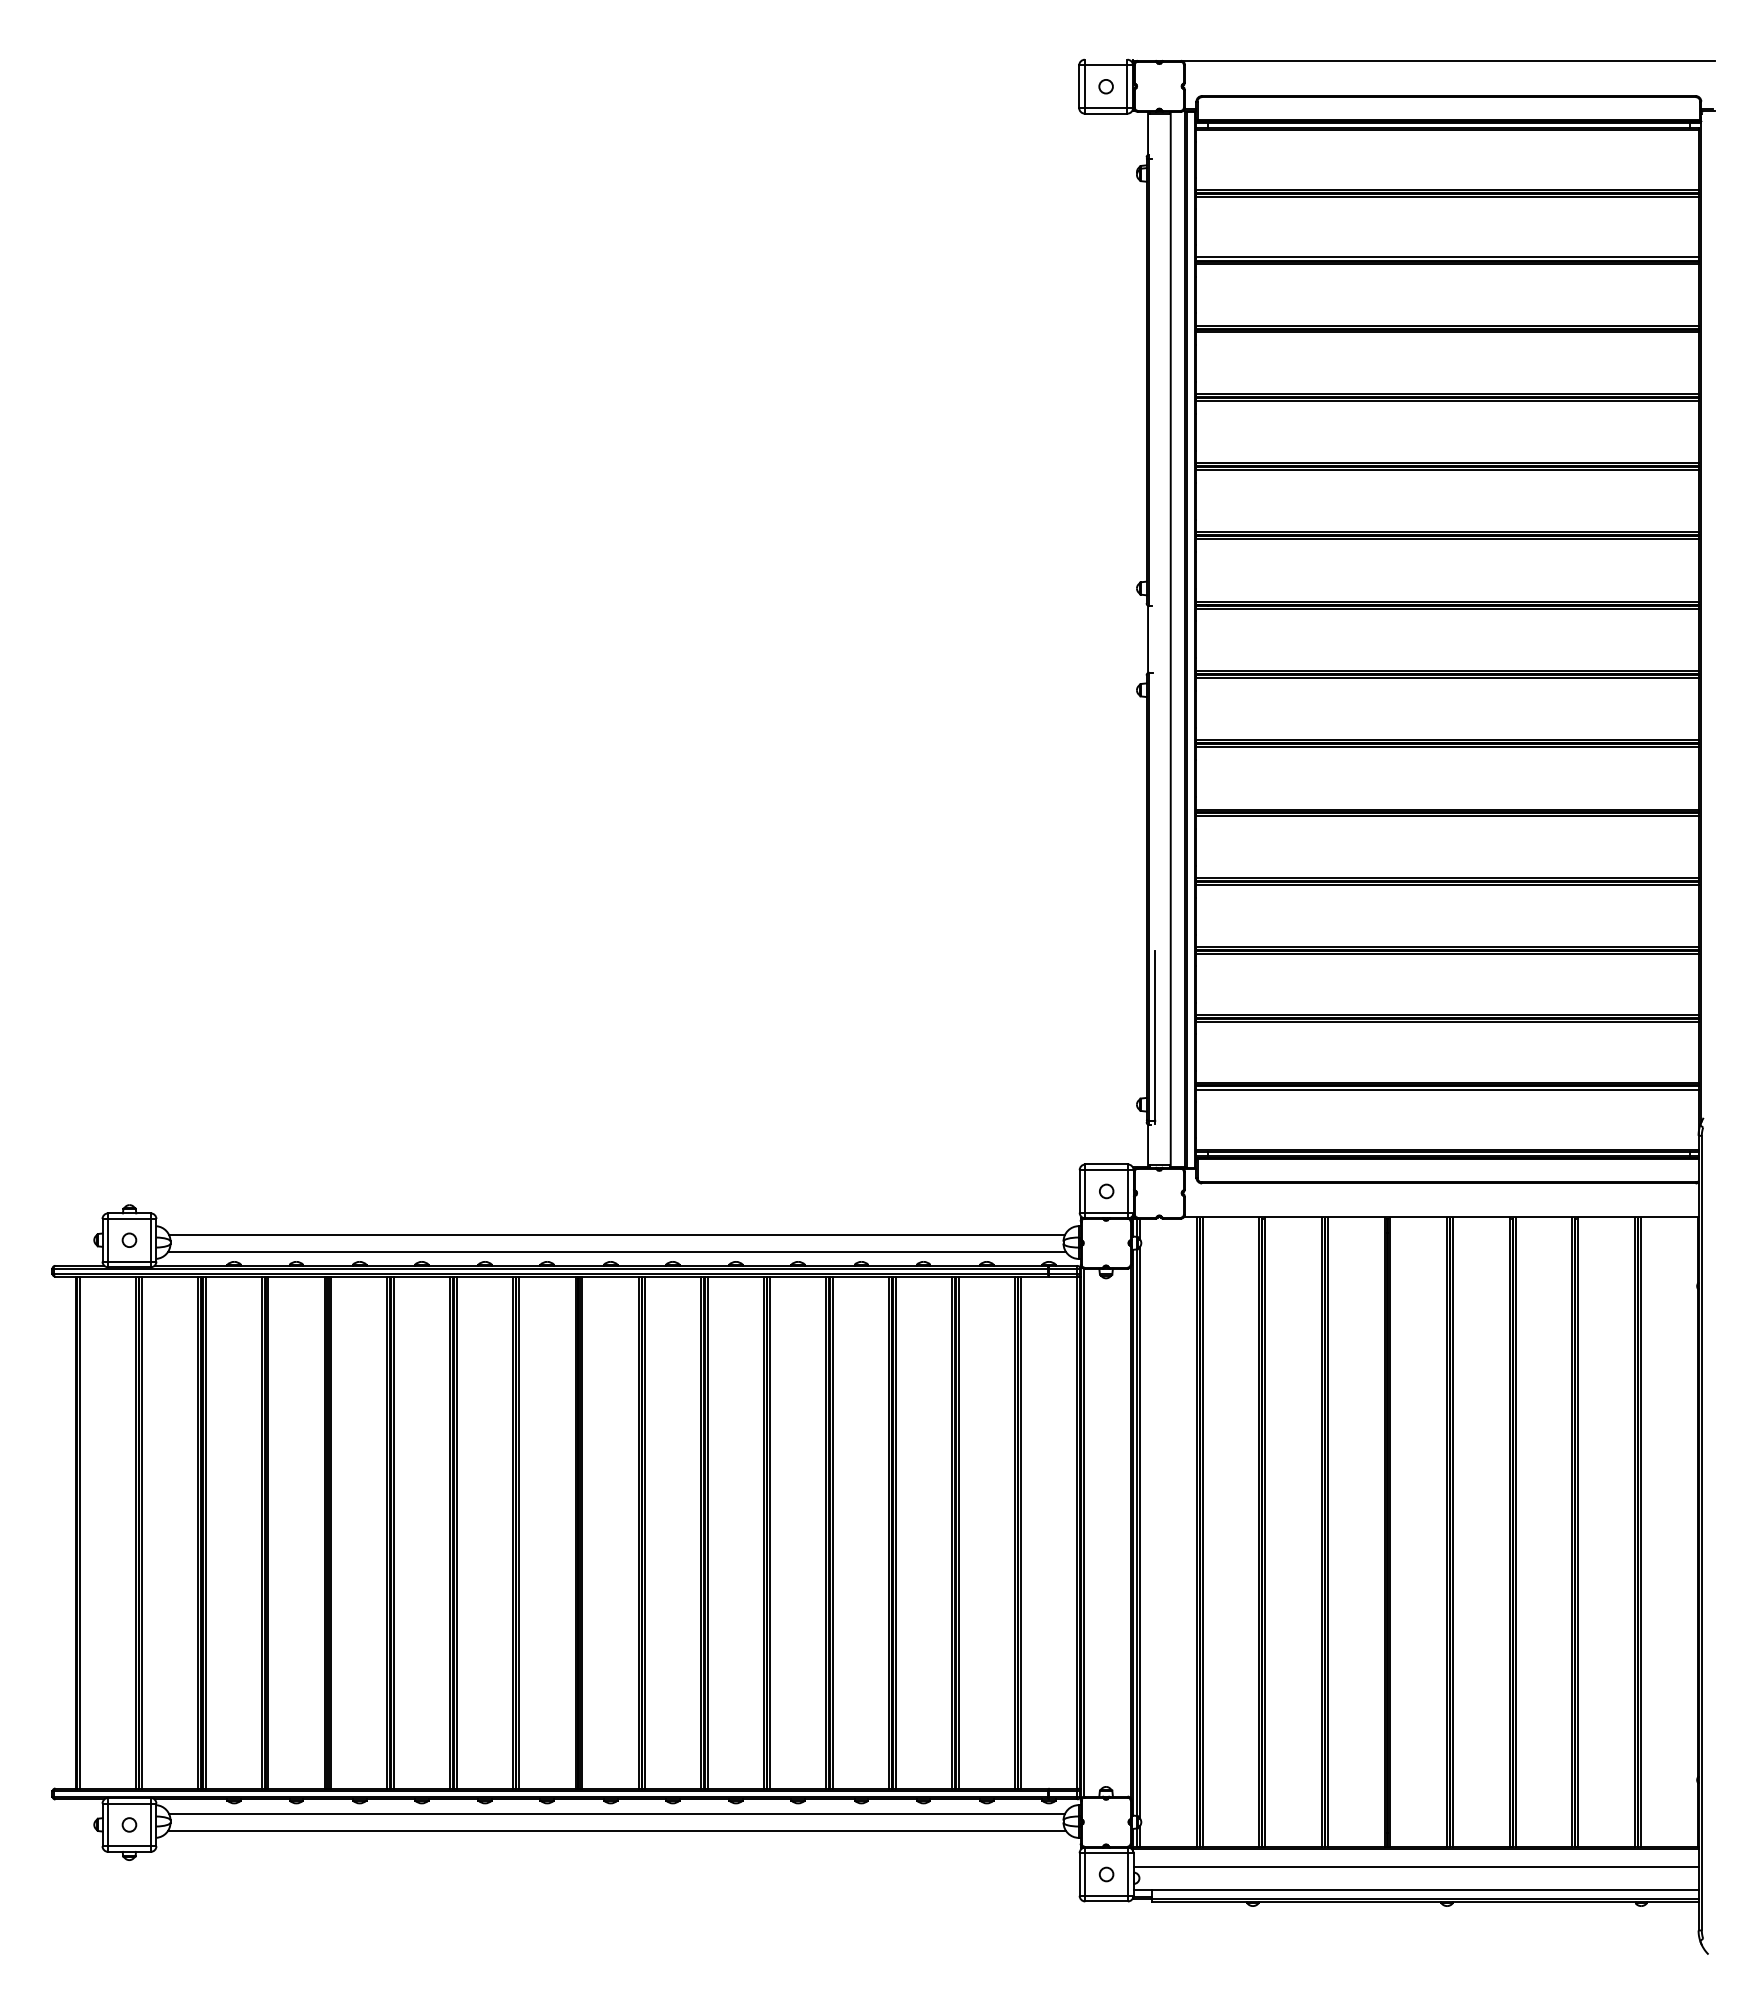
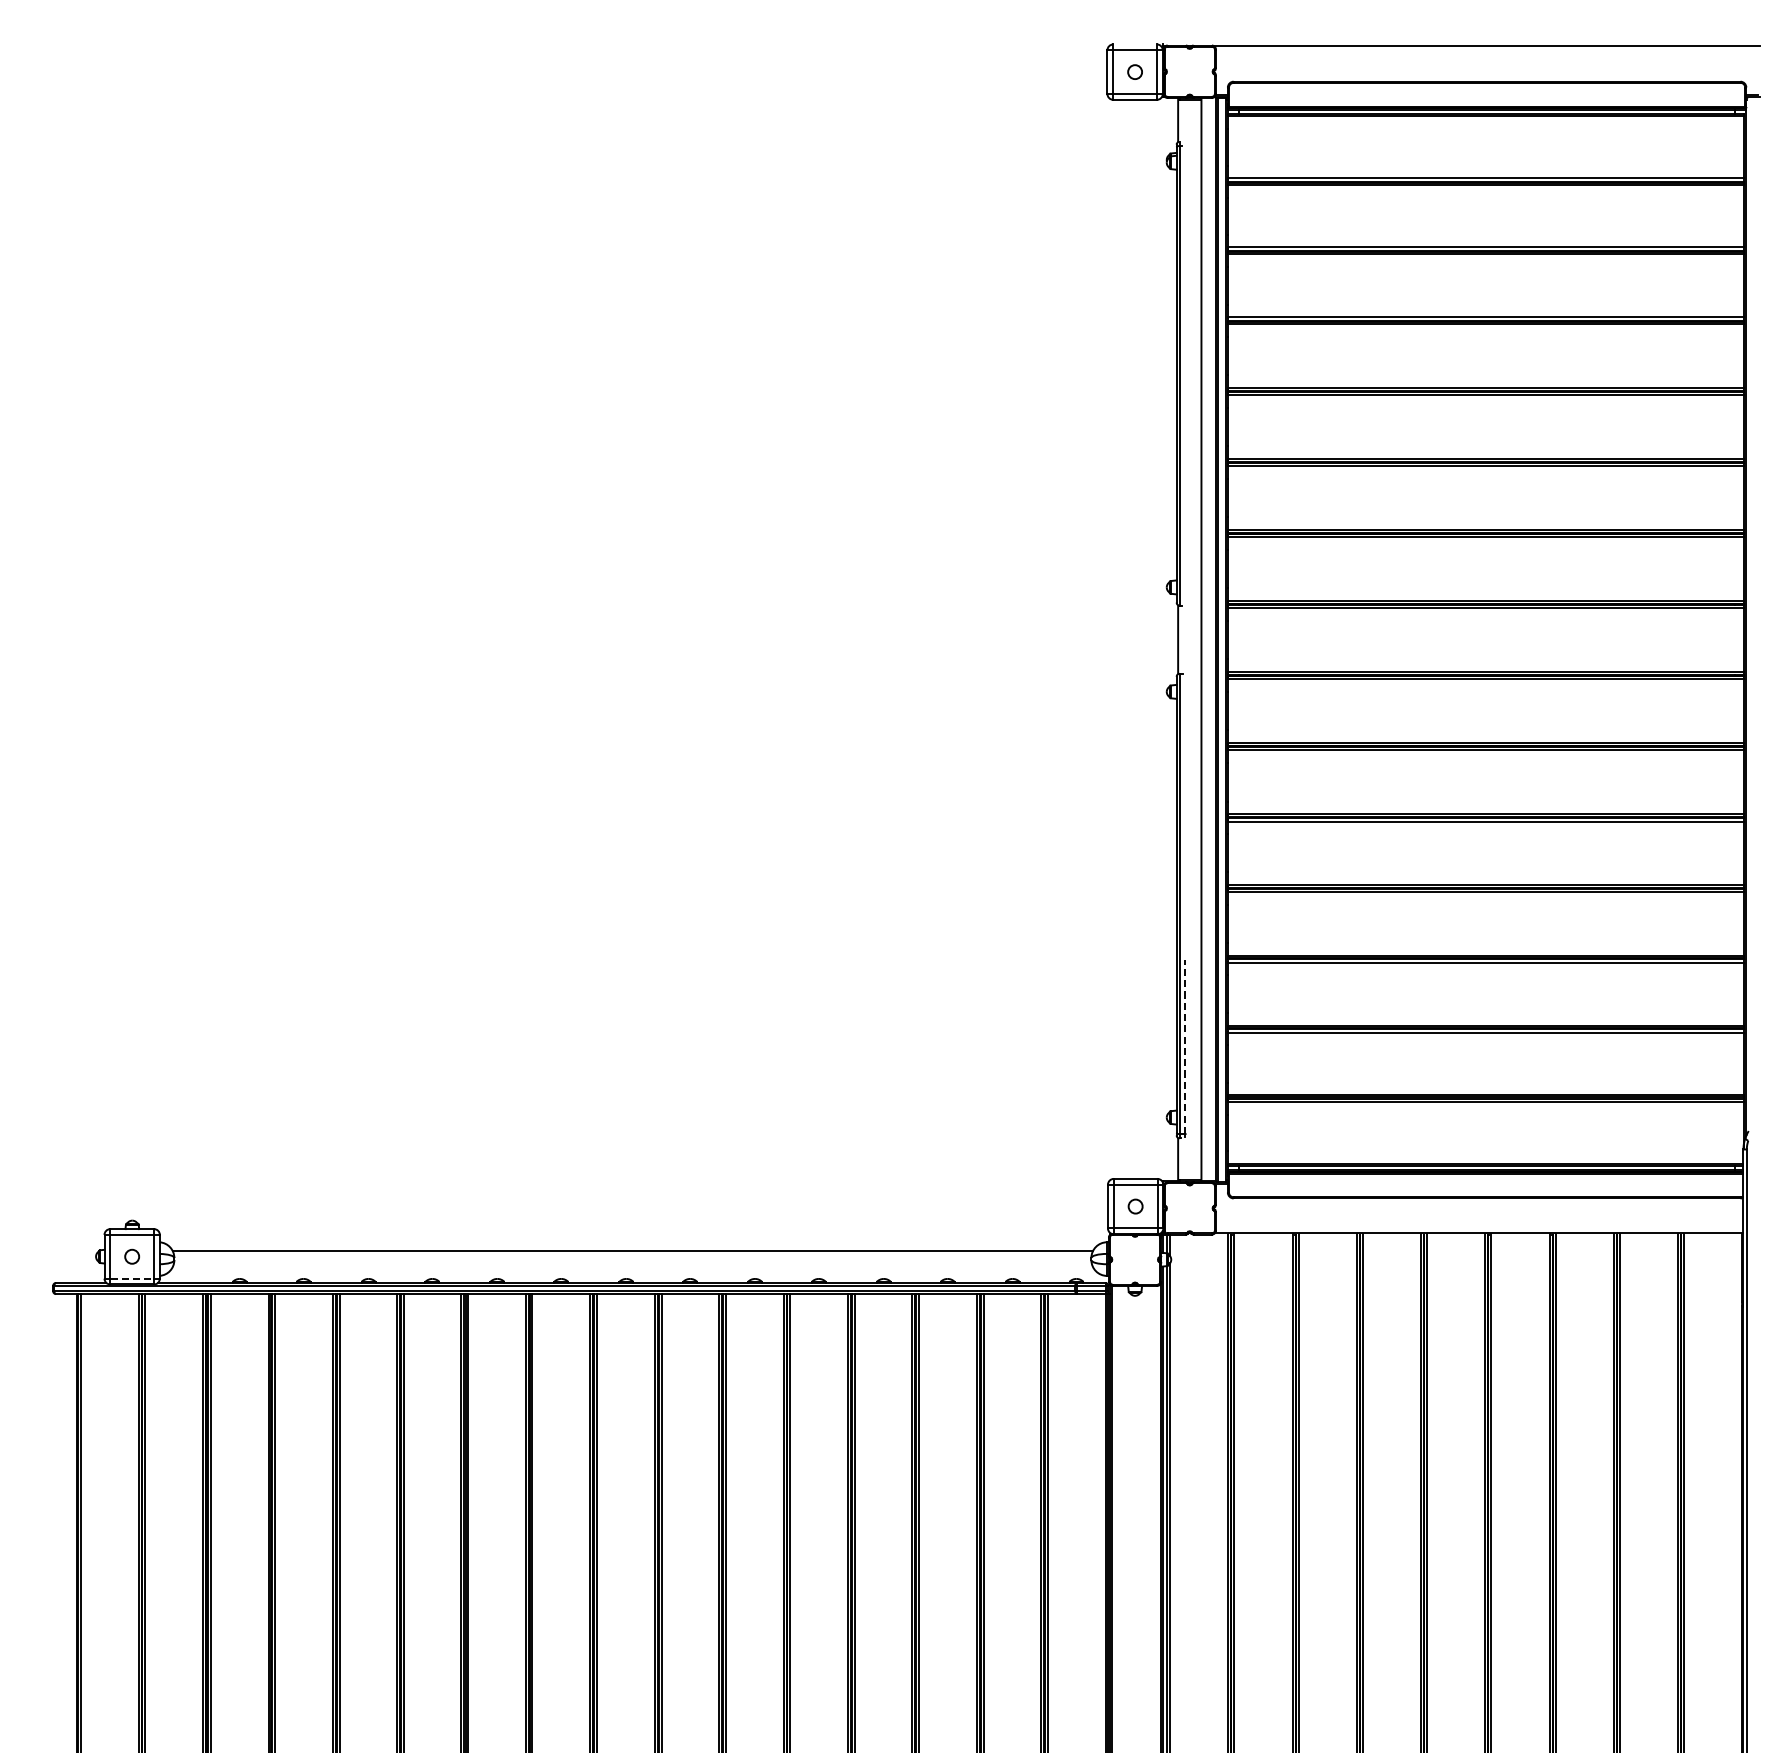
line: (1154, 1035) -> (1184, 1046), solid -> dashed
line: (616, 1251) -> (632, 1268), removed
line: (129, 1261) -> (132, 1278), solid -> dashed

